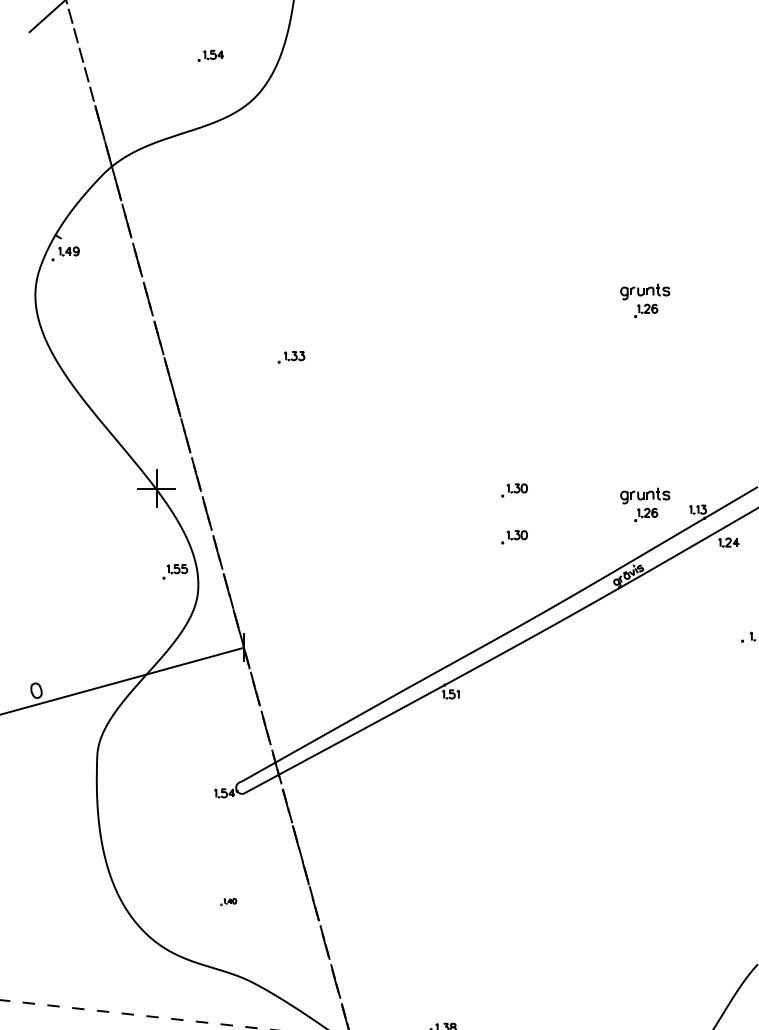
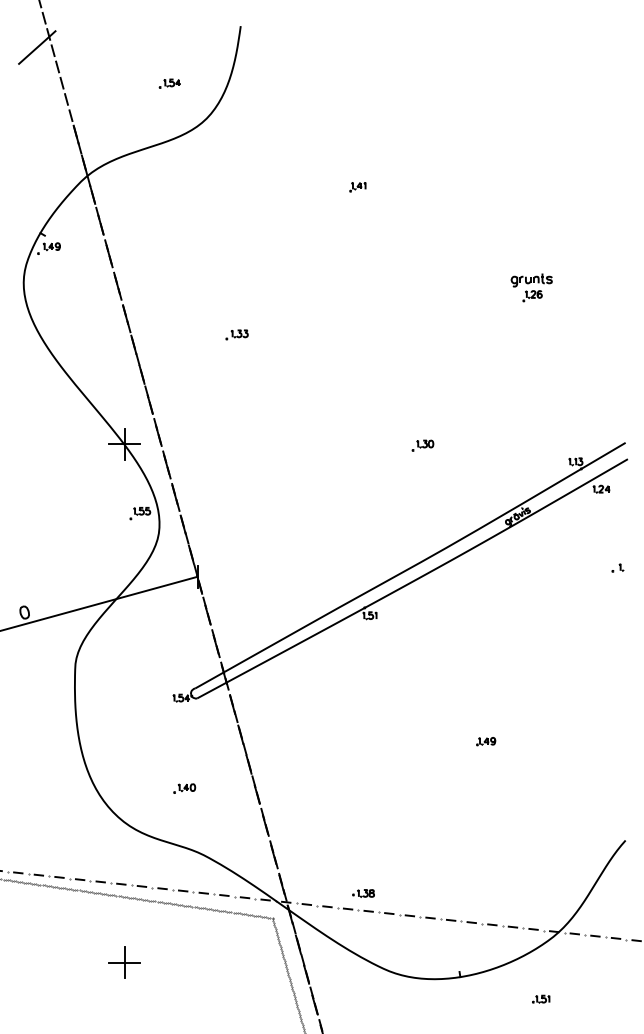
part: (436, 180) -> (357, 187), added
part: (644, 504) -> (531, 457), removed
part: (514, 536) -> (422, 484), removed
part: (590, 845) -> (486, 741), added
part: (228, 901) -> (184, 788), size x1.67

